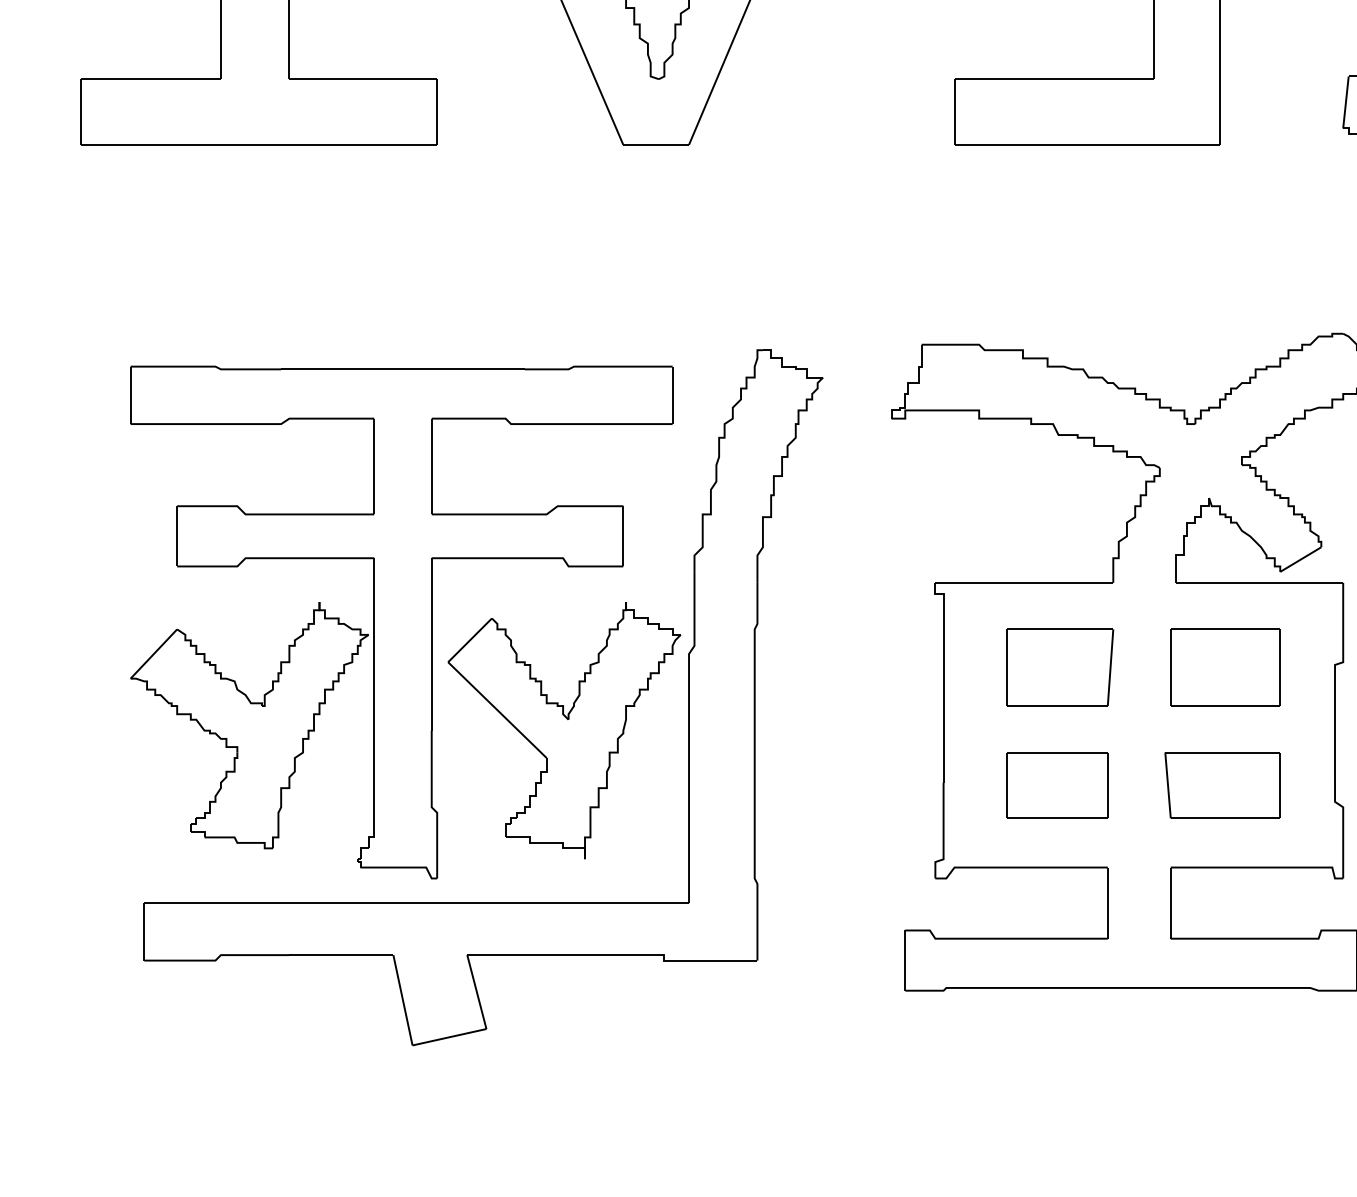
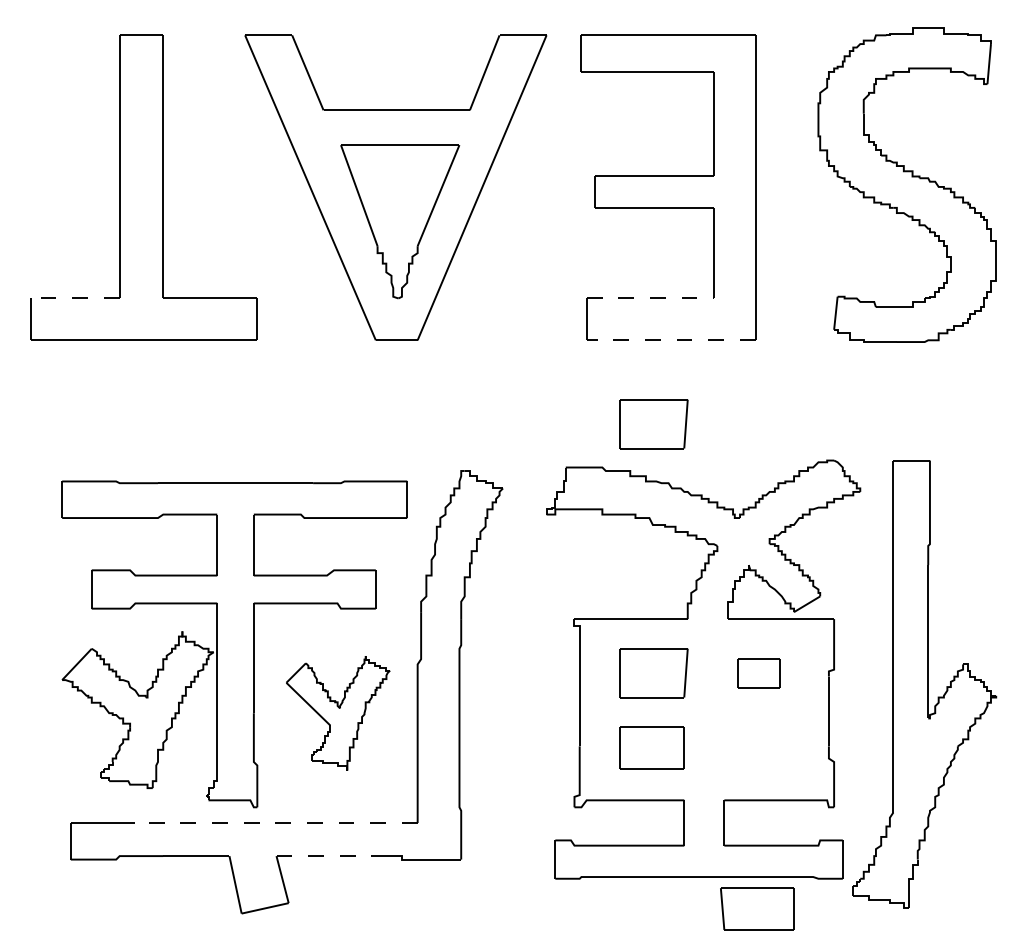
line: (149, 79) -> (74, 298), solid -> dashed
line: (1054, 79) -> (650, 298), solid -> dashed
line: (1087, 145) -> (671, 340), solid -> dashed
part: (1059, 277) -> (653, 424), added
part: (1224, 668) -> (758, 673), size x0.6
part: (563, 731) -> (337, 713), size x0.7
part: (1222, 784) -> (757, 908), moved
line: (467, 903) -> (276, 823), solid -> dashed
line: (545, 955) -> (326, 856), solid -> dashed

